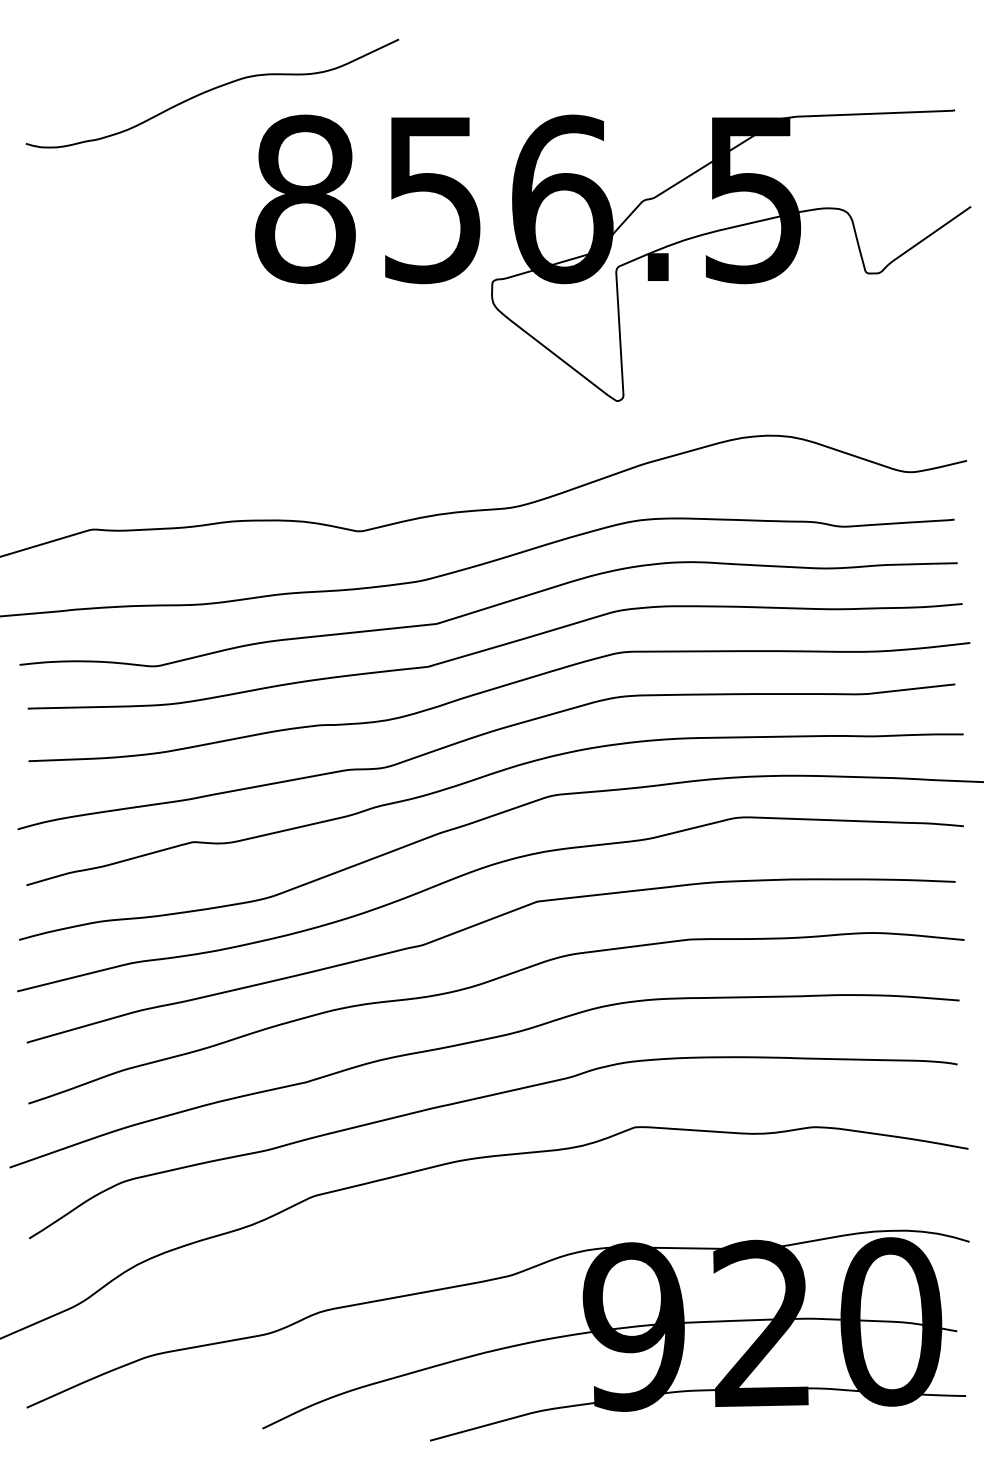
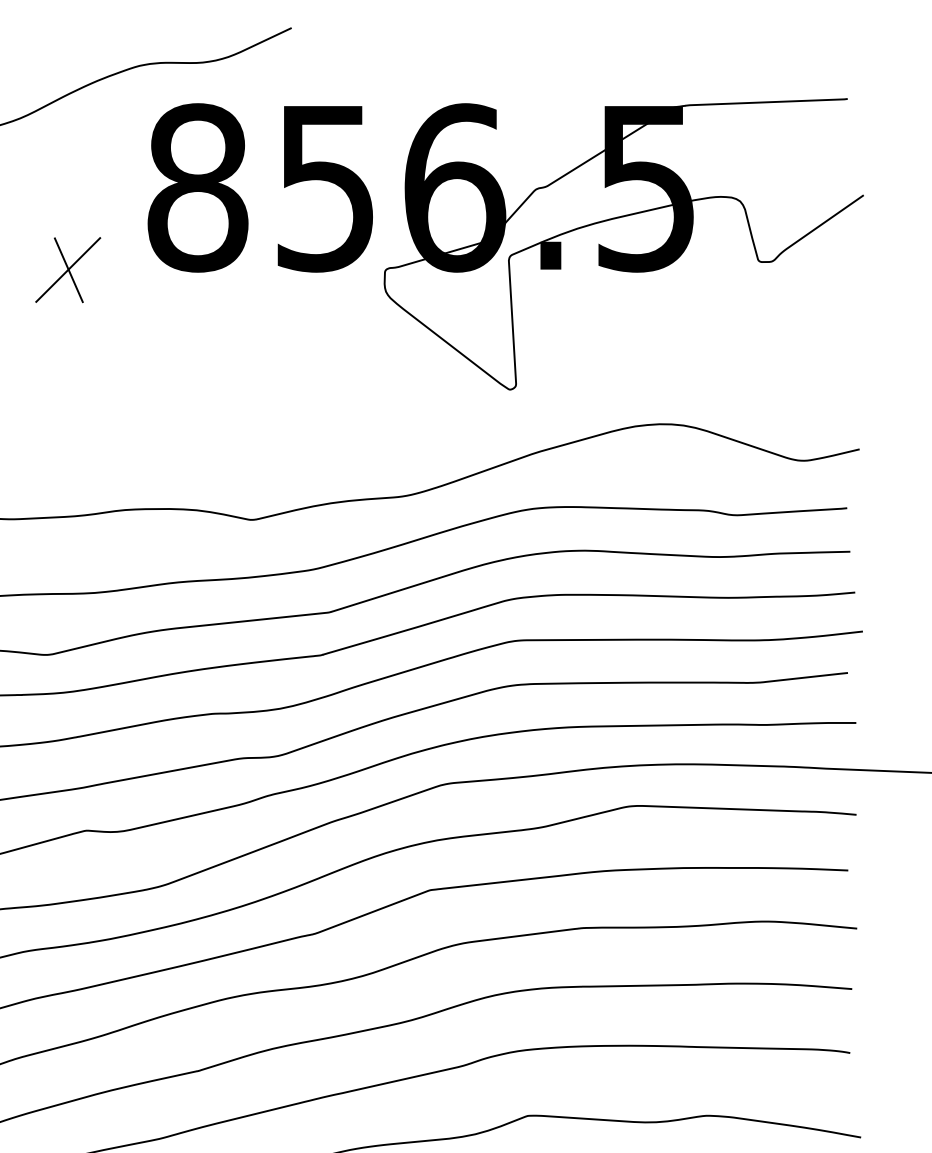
part: (175, 281) -> (68, 270), added

